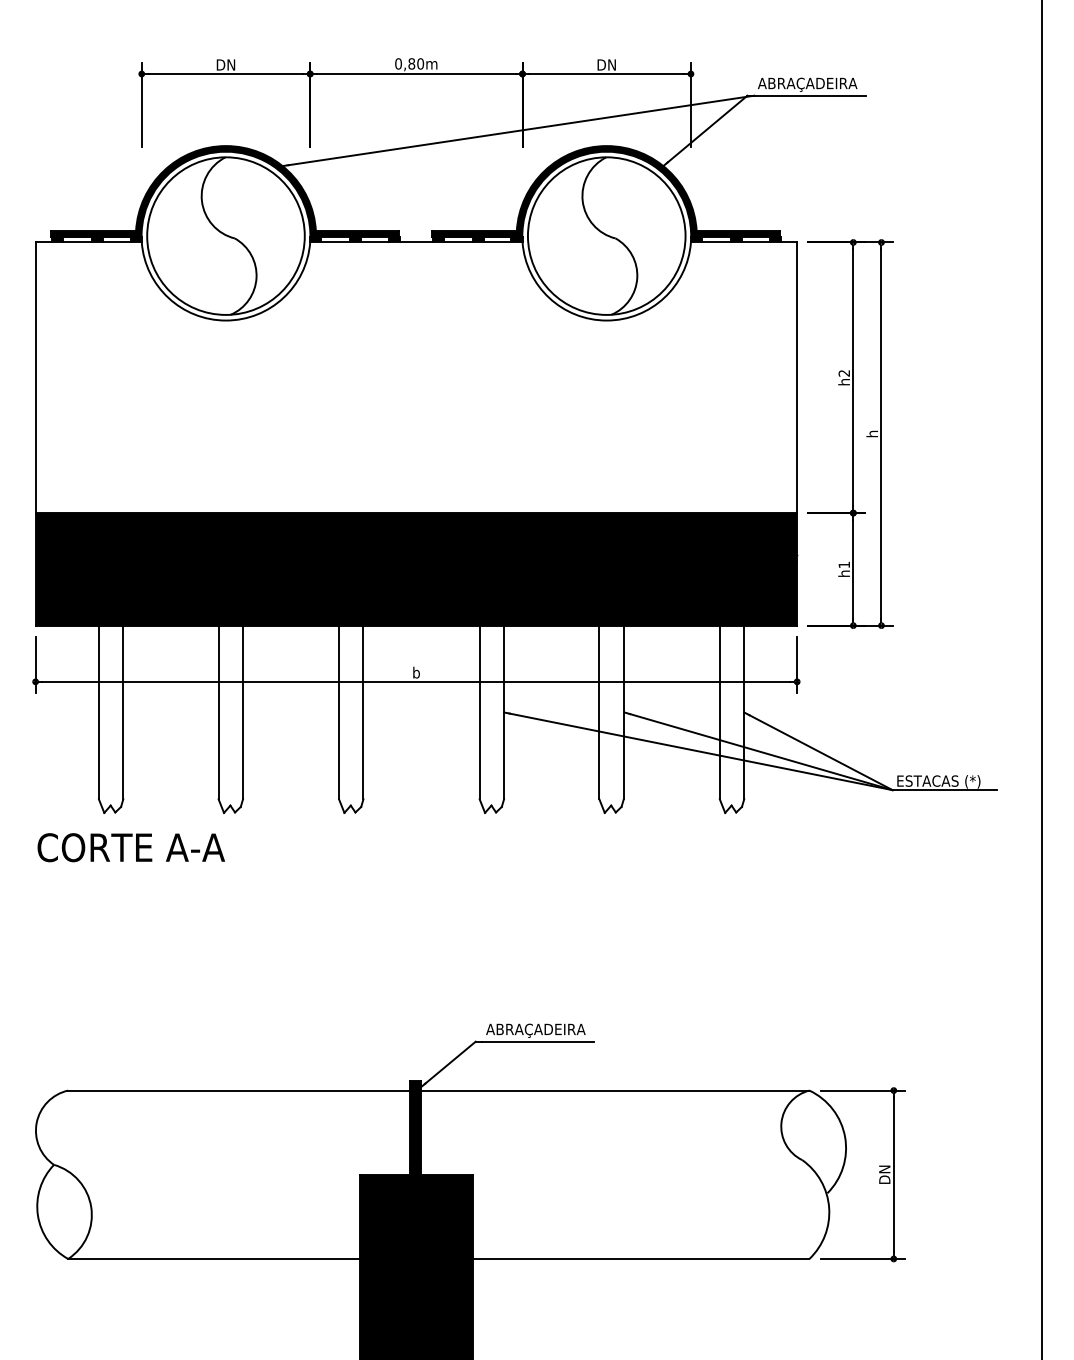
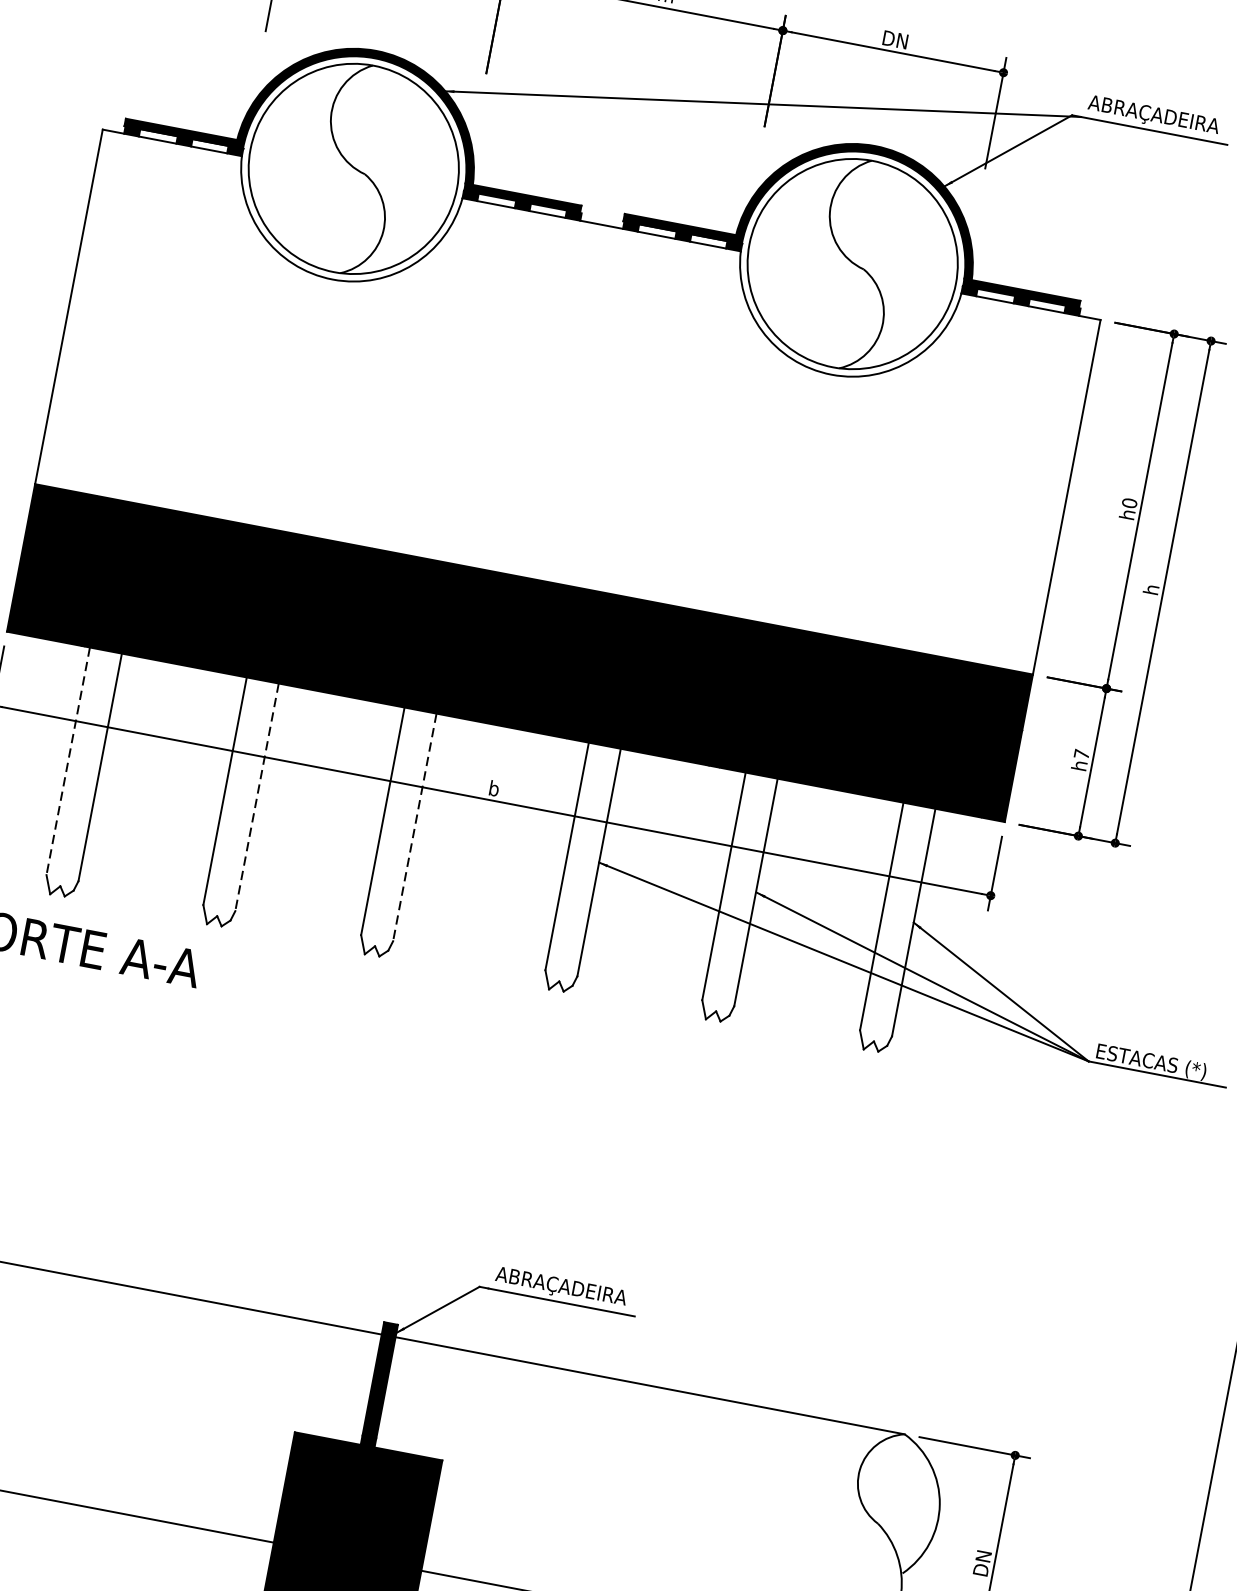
text: (844, 372) -> (1130, 502), h2 -> h0
text: (843, 564) -> (1080, 753), h1 -> h7
line: (98, 712) -> (67, 761), solid -> dashed
line: (243, 712) -> (257, 797), solid -> dashed
line: (363, 712) -> (414, 827), solid -> dashed

